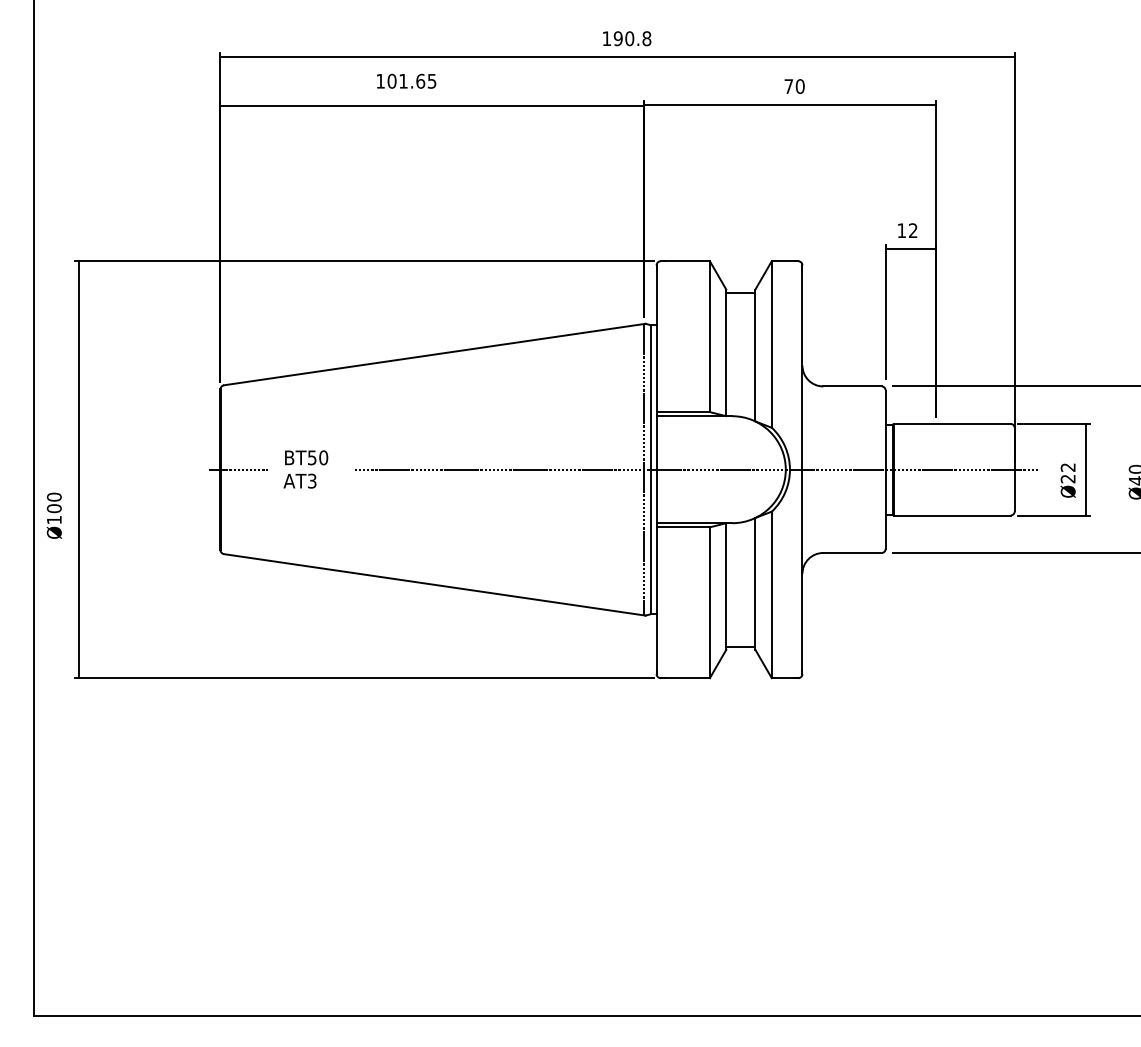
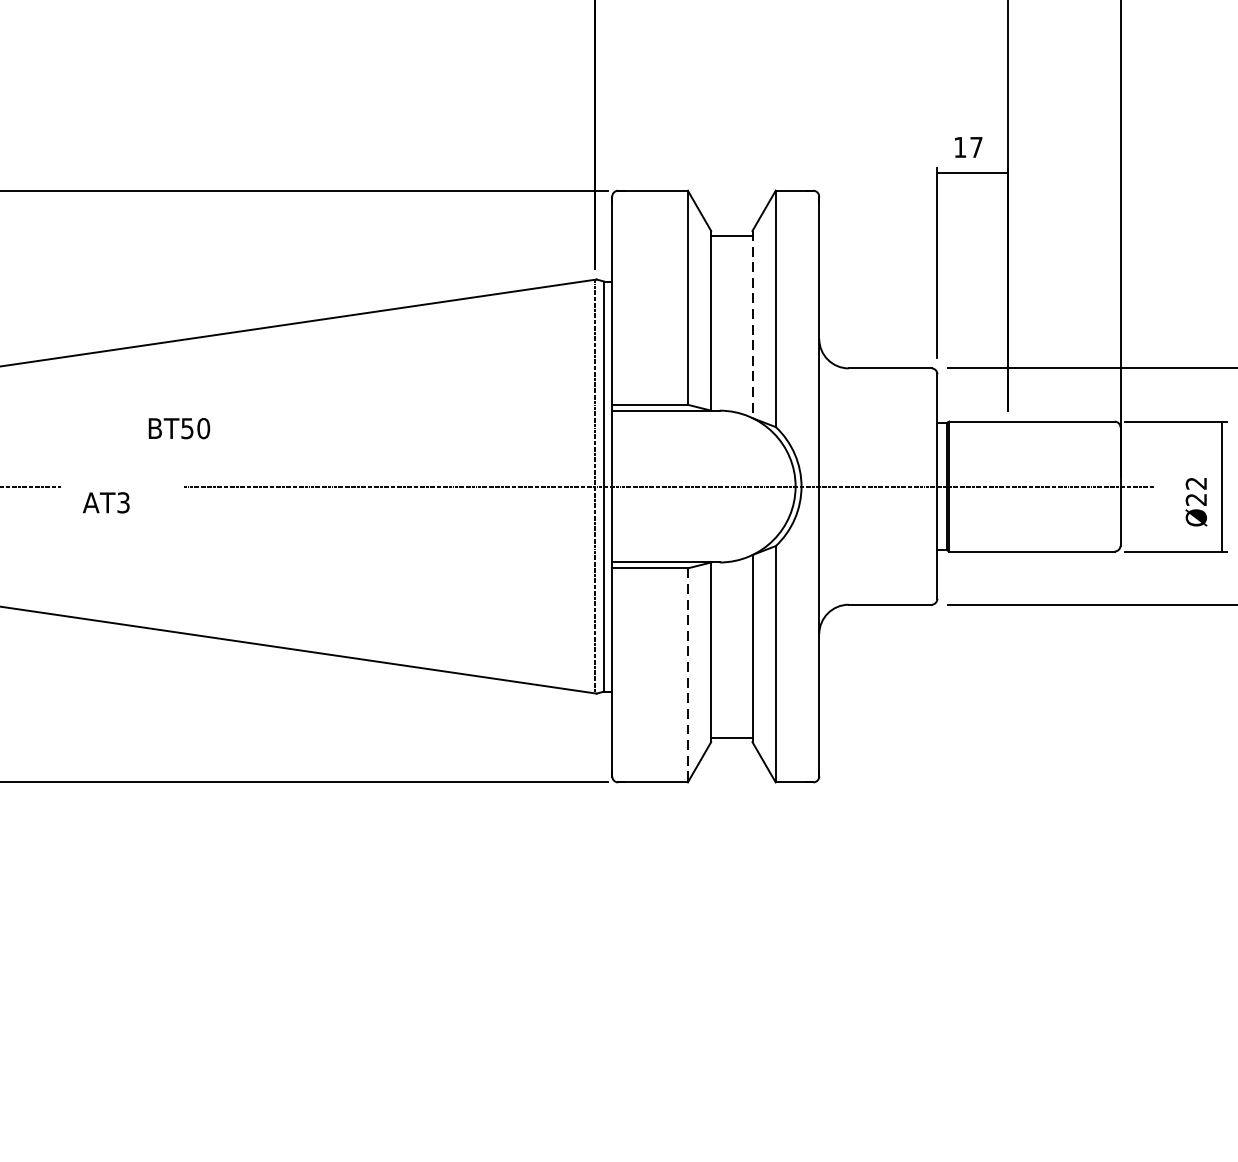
text: (913, 230) -> (976, 147), 12 -> 17
line: (755, 355) -> (752, 324), solid -> dashed
text: (306, 457) -> (179, 428), moved
line: (709, 603) -> (687, 676), solid -> dashed

